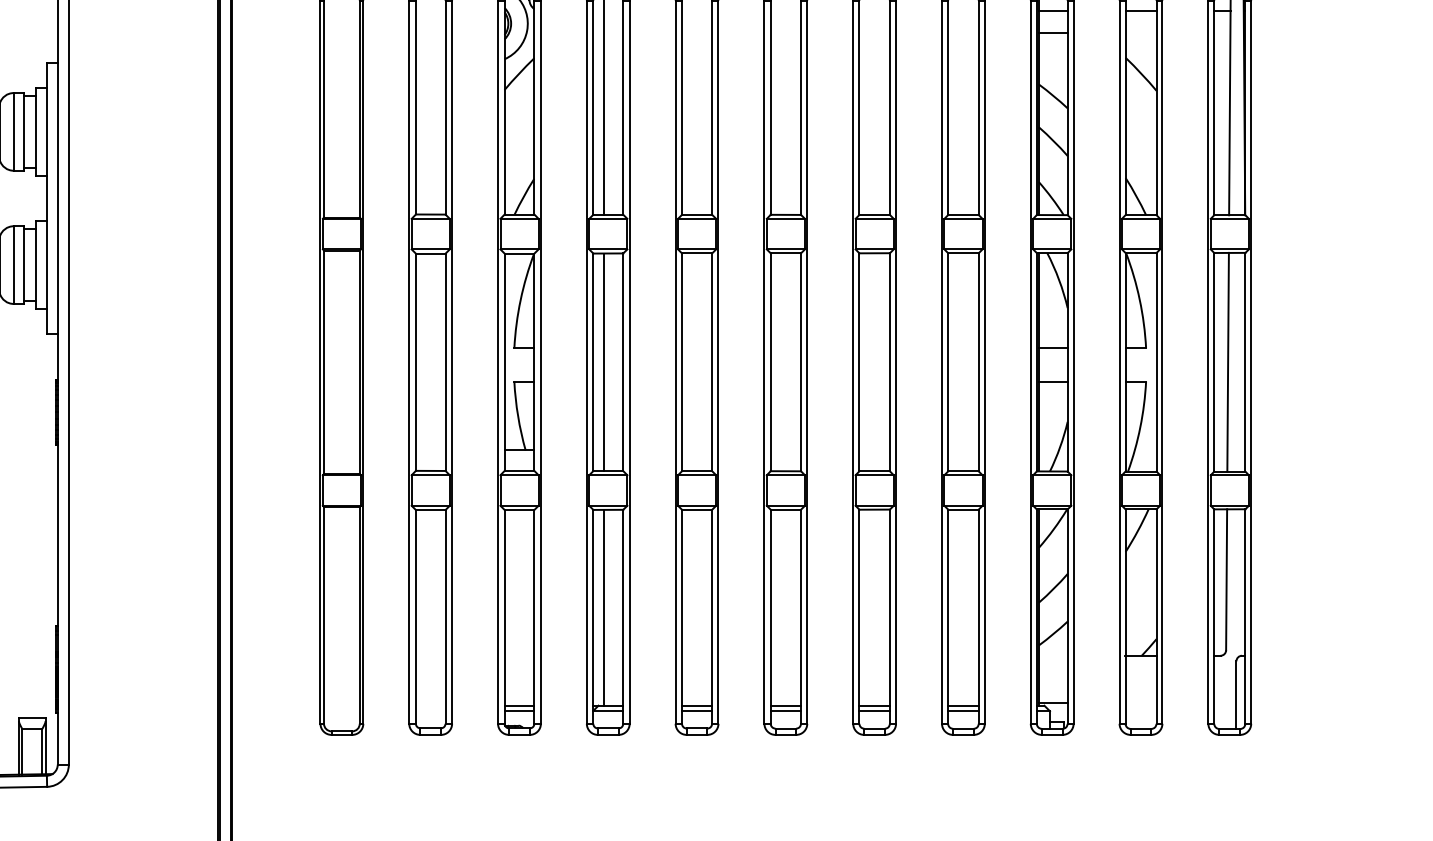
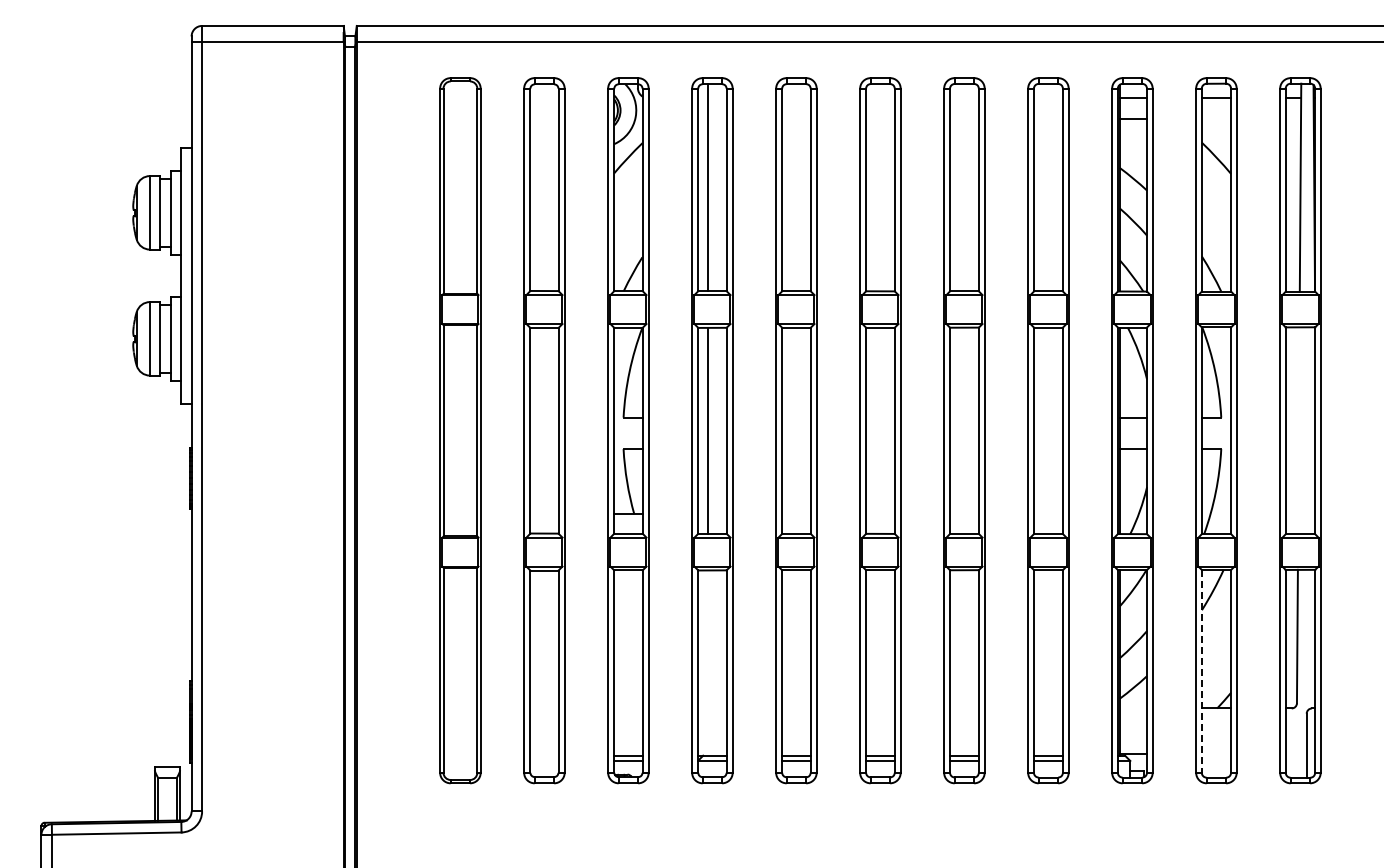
line: (1227, 361) -> (1298, 430), removed
line: (604, 607) -> (708, 662), removed
line: (1125, 616) -> (1201, 671), solid -> dashed

